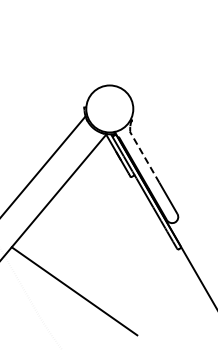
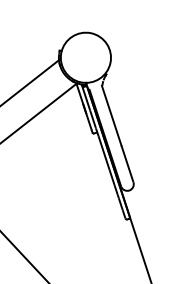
line: (144, 156) -> (111, 115), dashed -> solid

